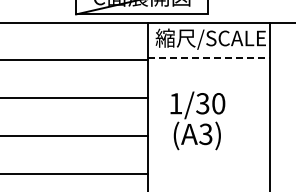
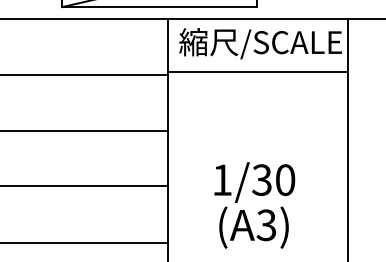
line: (209, 58) -> (258, 72), dashed -> solid
text: (197, 120) -> (254, 204), moved

